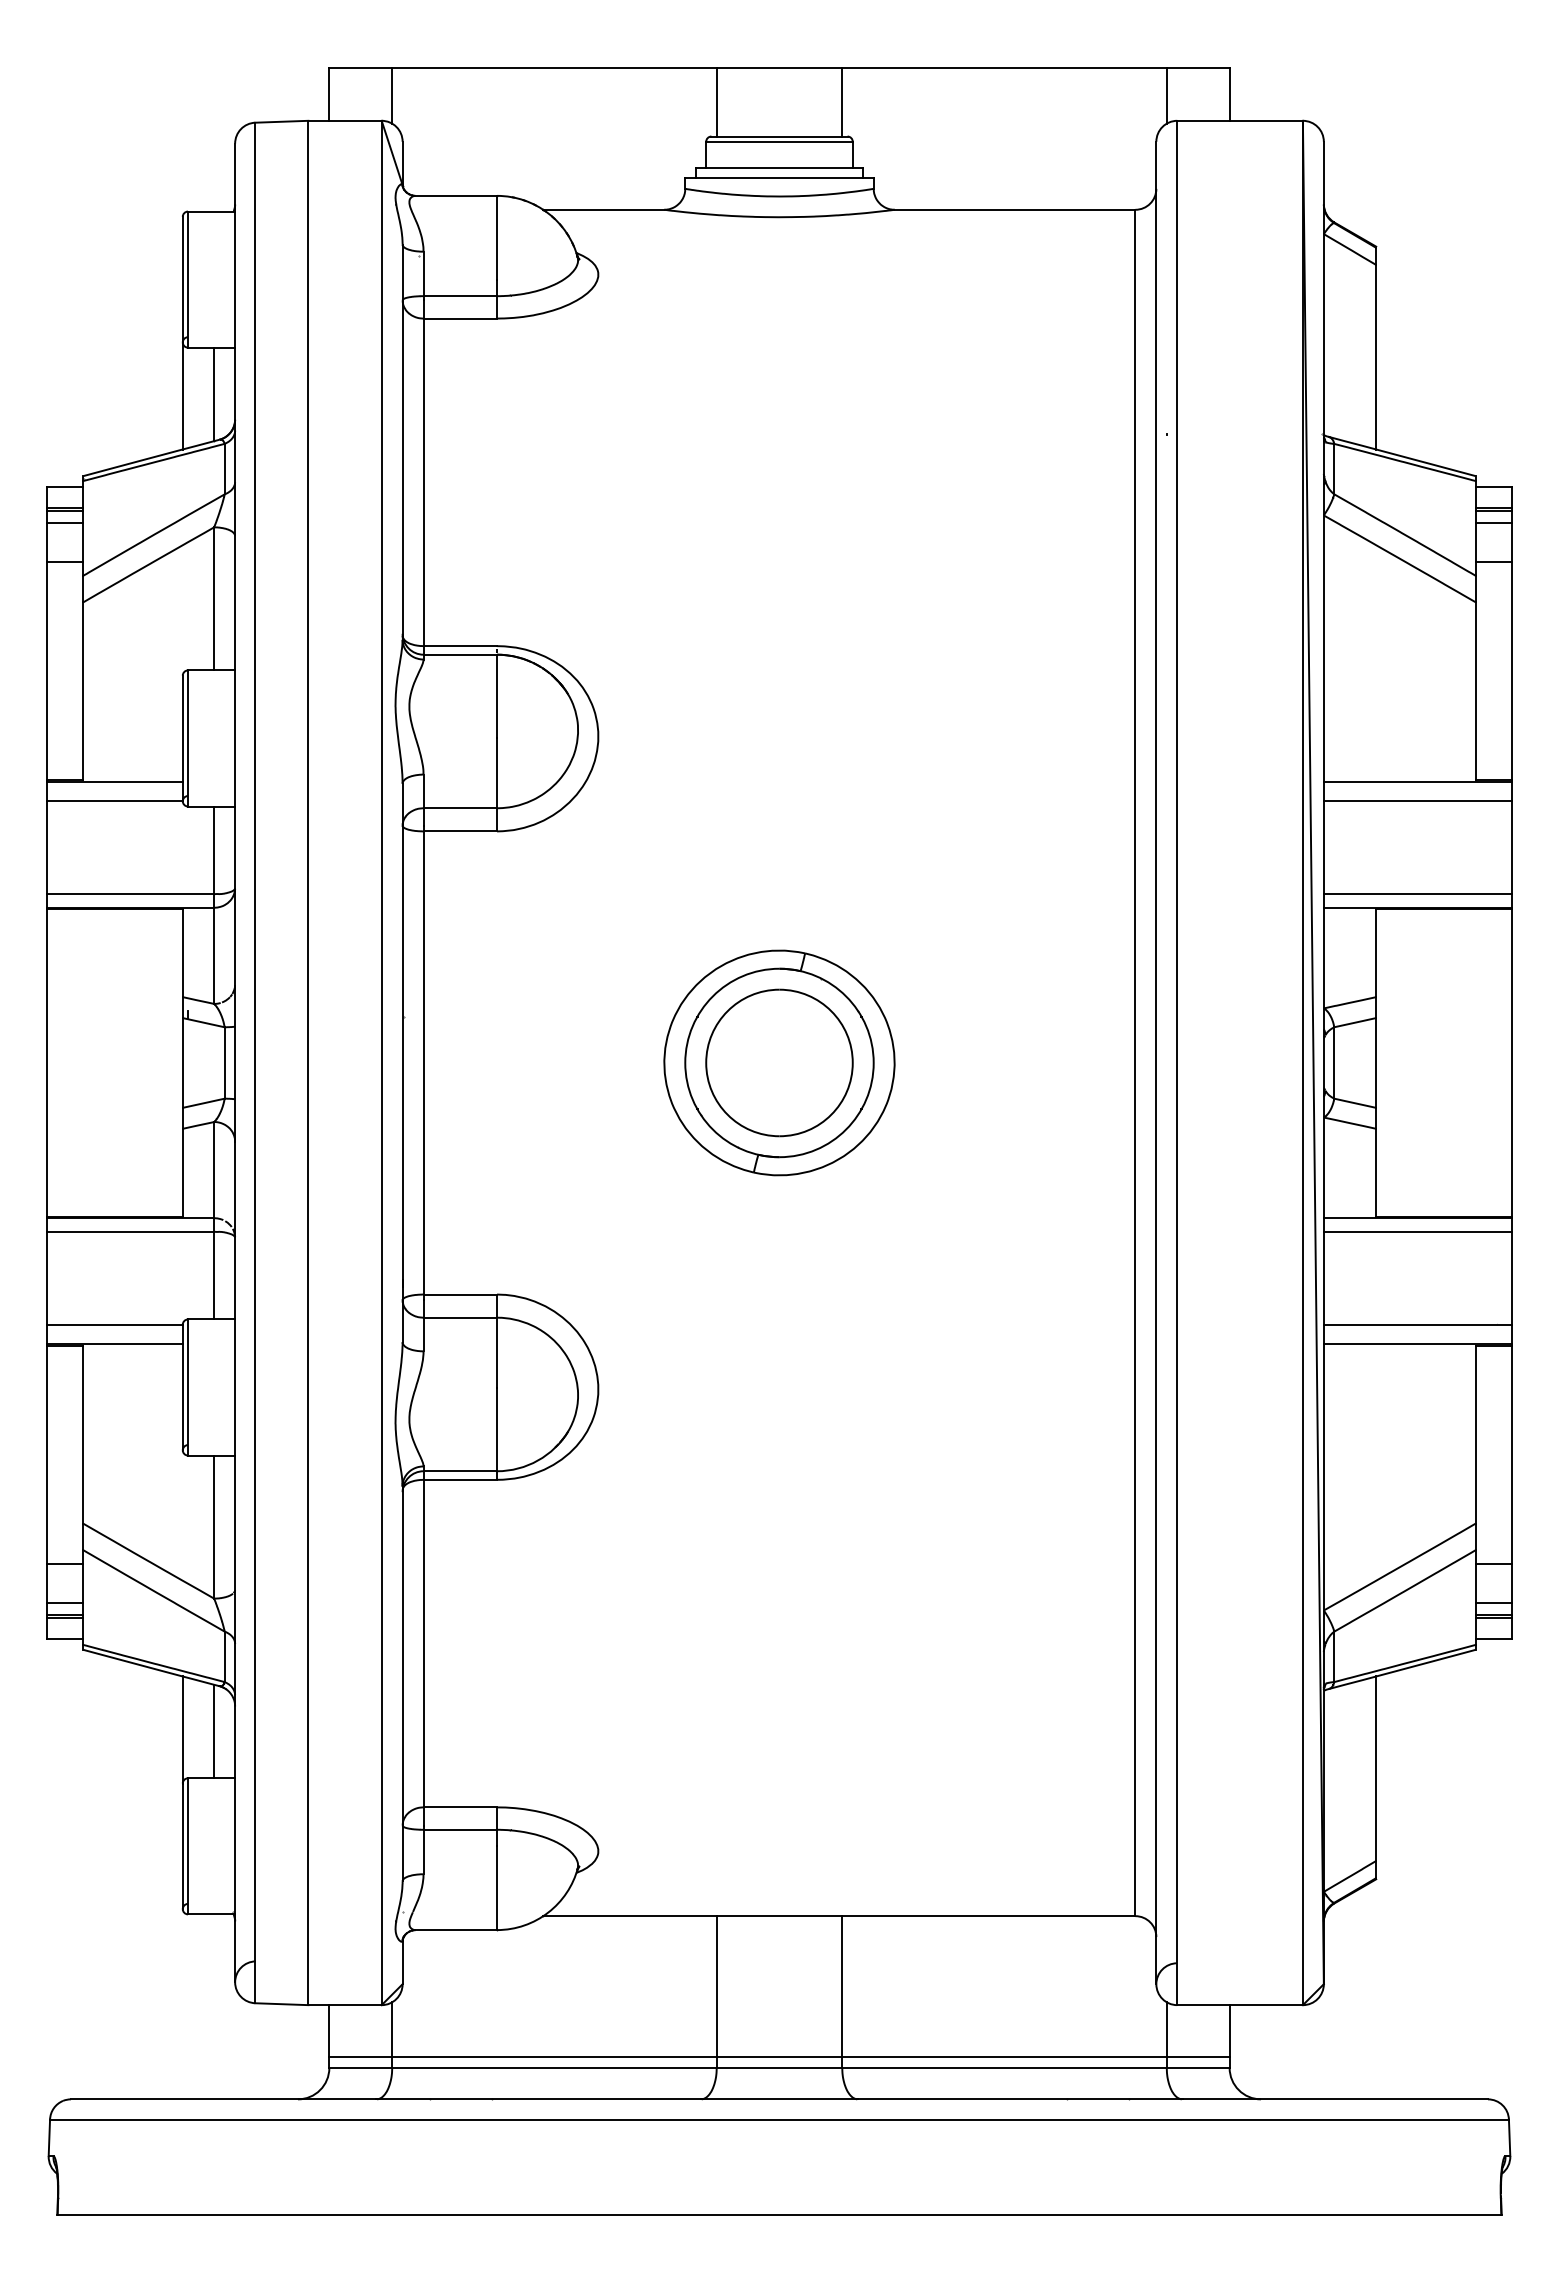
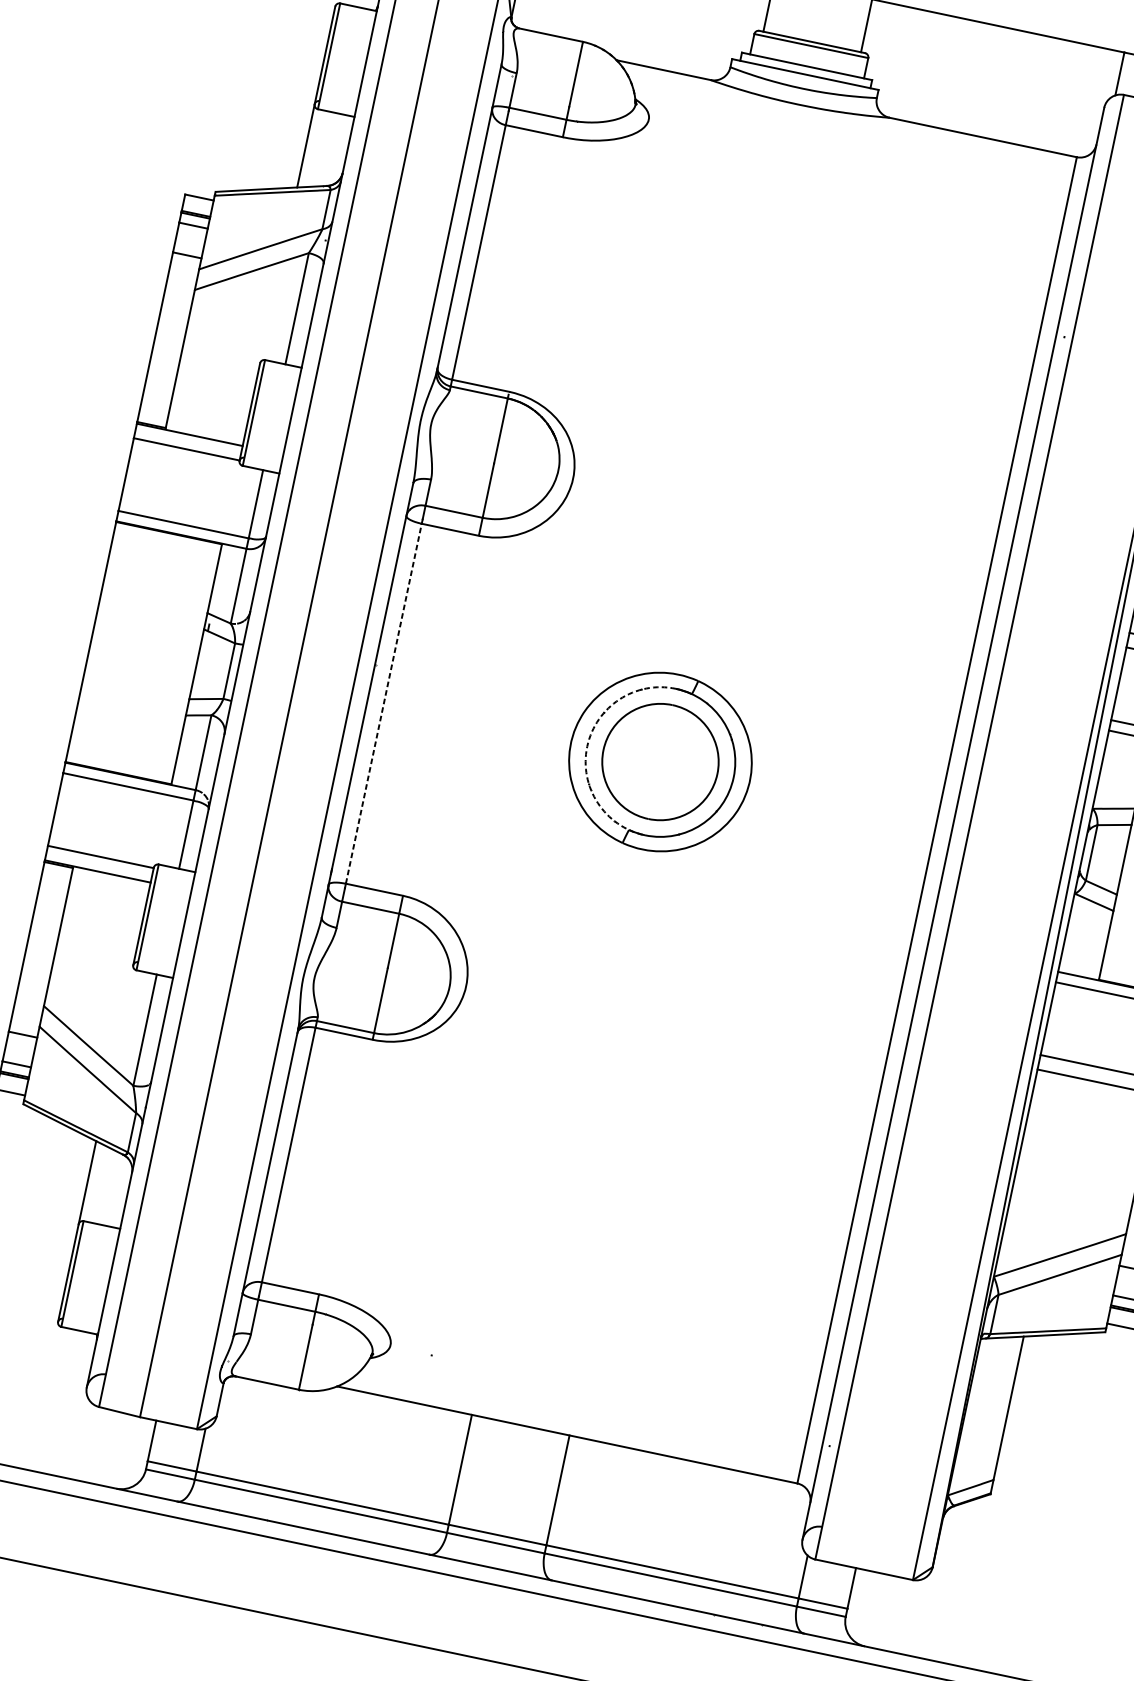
line: (214, 394) -> (330, 149), removed
line: (423, 1062) -> (383, 703), solid -> dashed
arc: (685, 1062) -> (587, 746), solid -> dashed
line: (214, 1731) -> (111, 1189), removed

